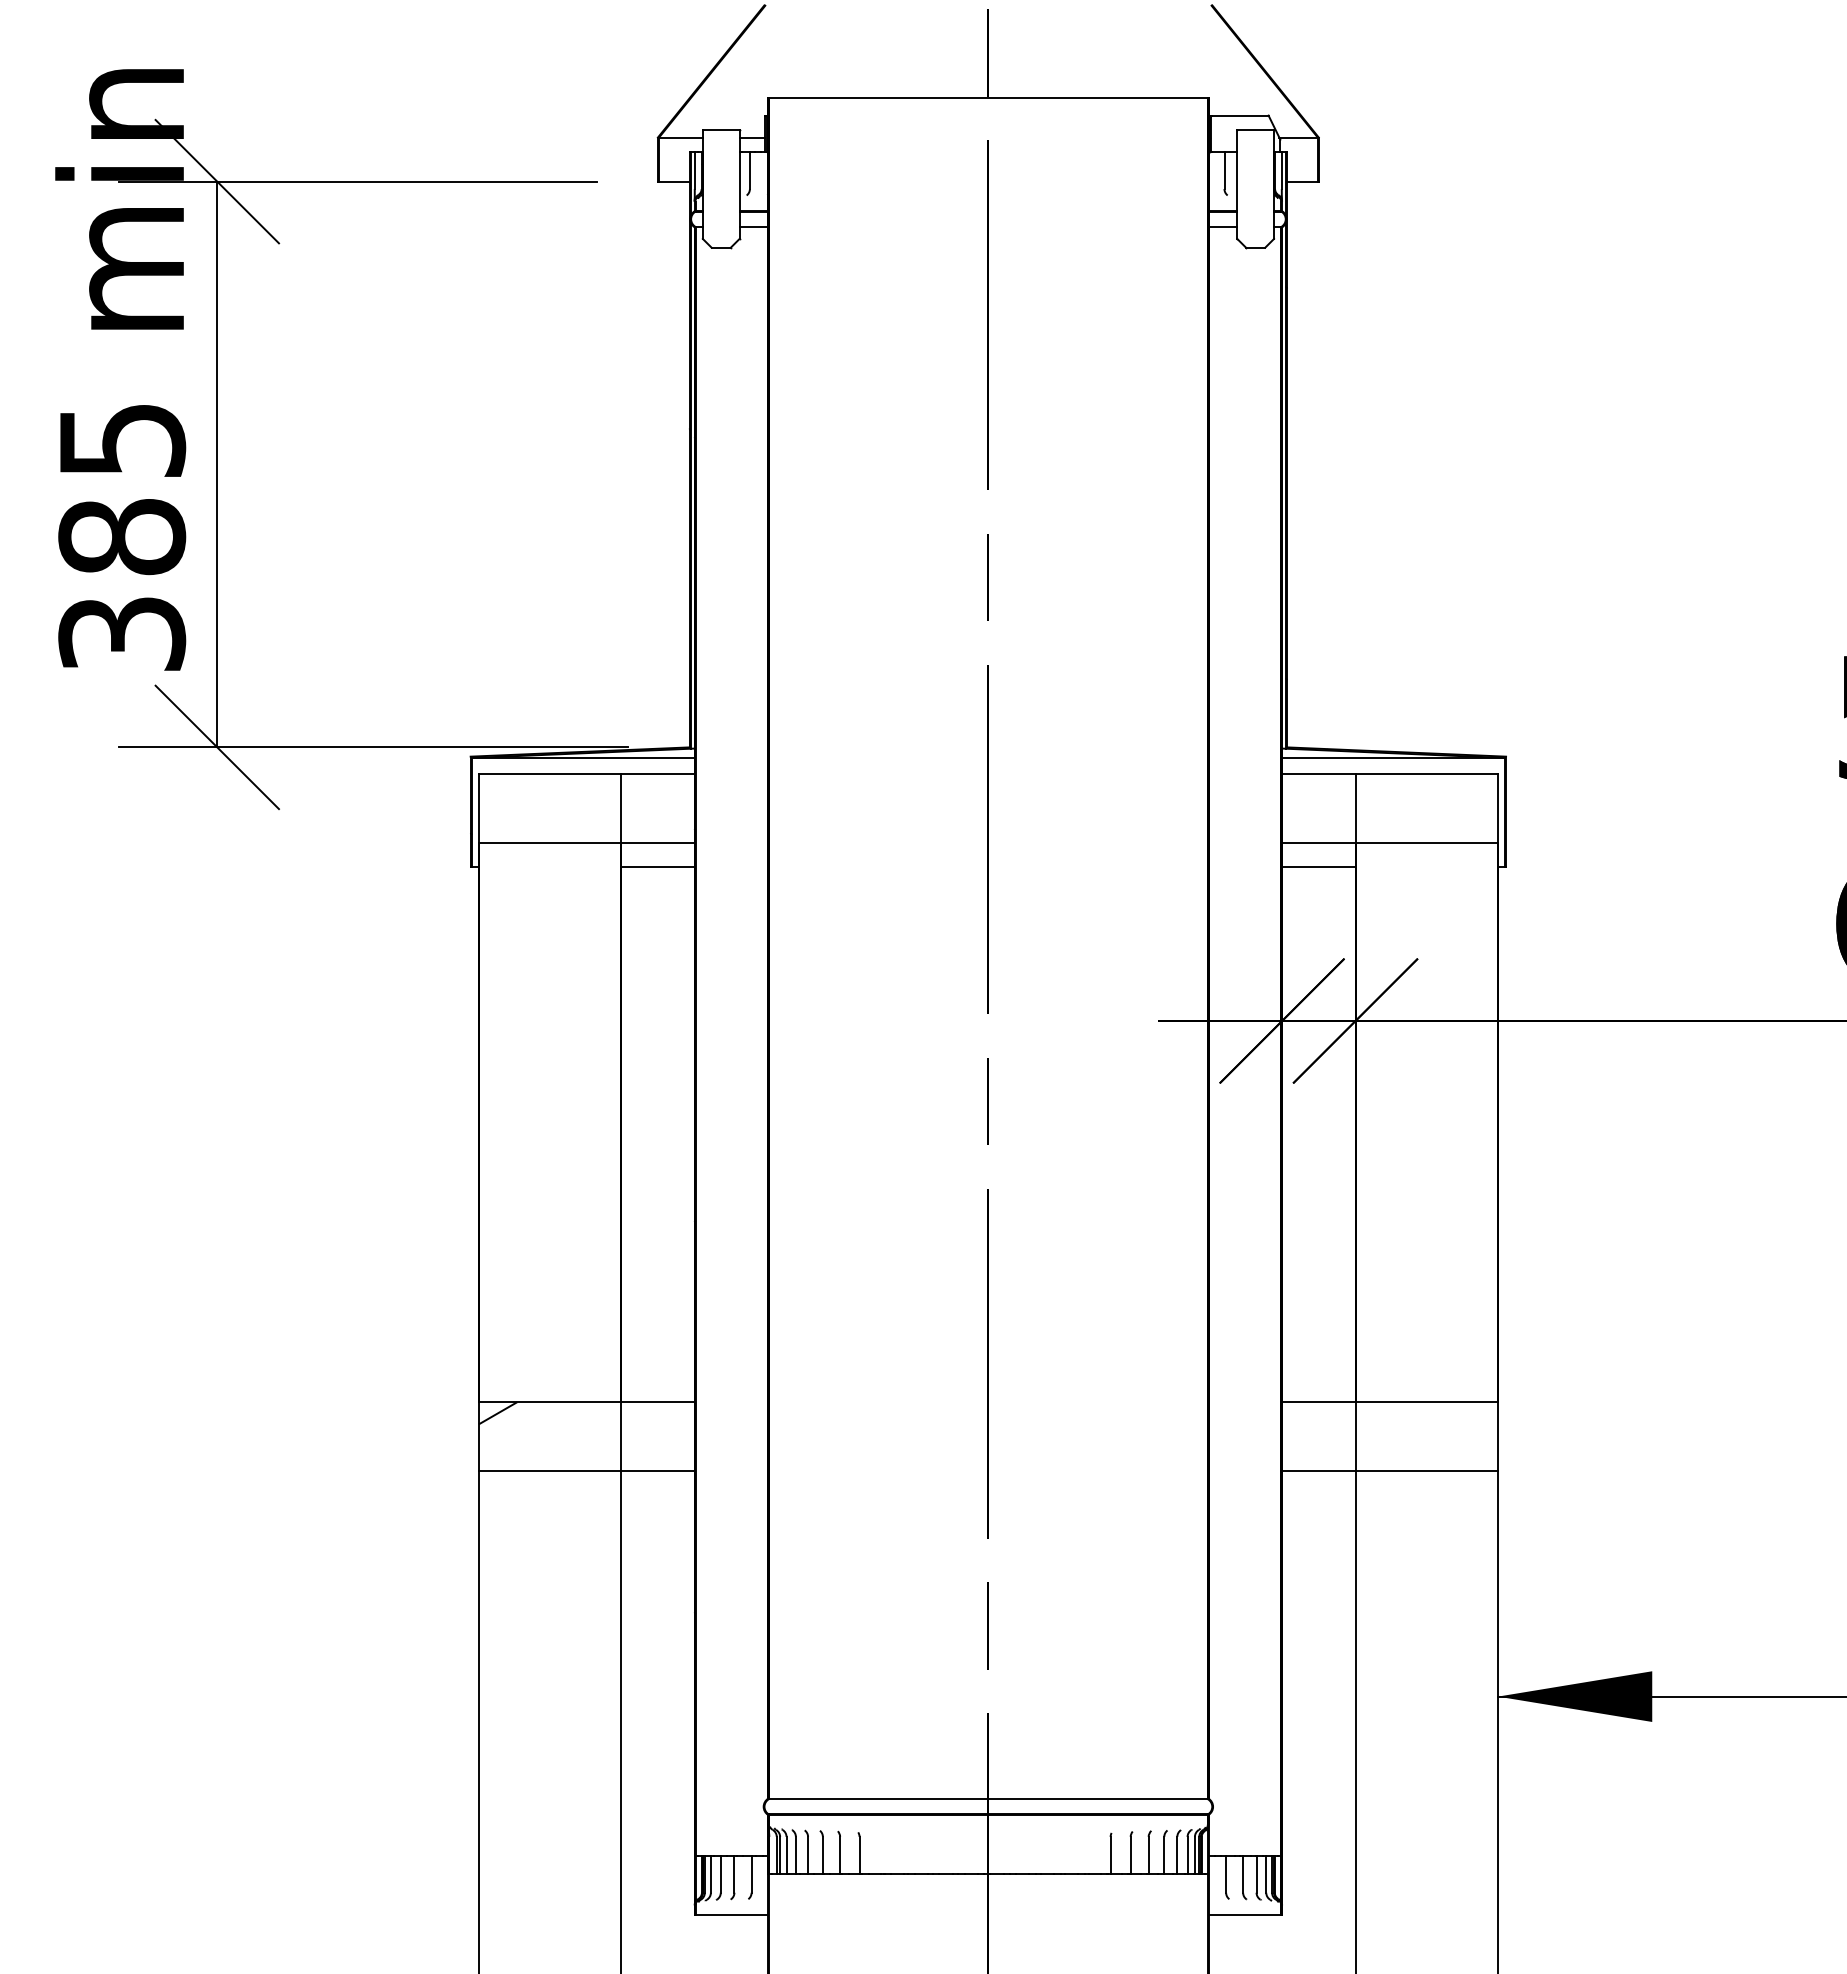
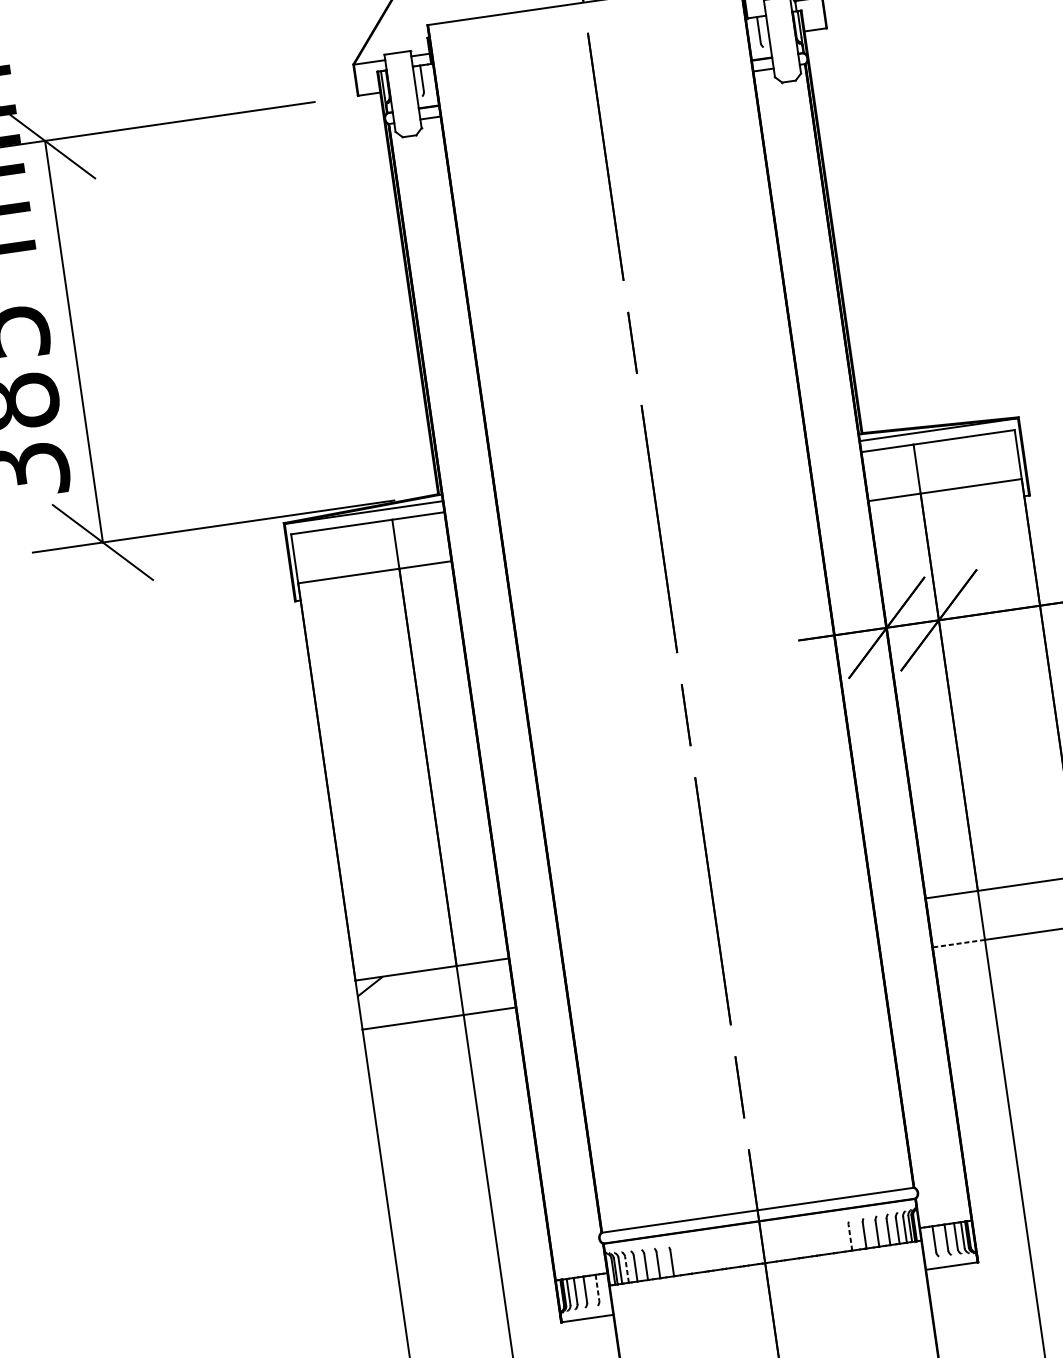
line: (657, 866) -> (427, 582), removed
line: (1318, 866) -> (896, 514), removed
line: (1318, 1471) -> (958, 943), solid -> dashed
line: (795, 1854) -> (626, 1269), solid -> dashed
line: (1110, 1854) -> (850, 1237), solid -> dashed
line: (751, 1874) -> (597, 1287), solid -> dashed

